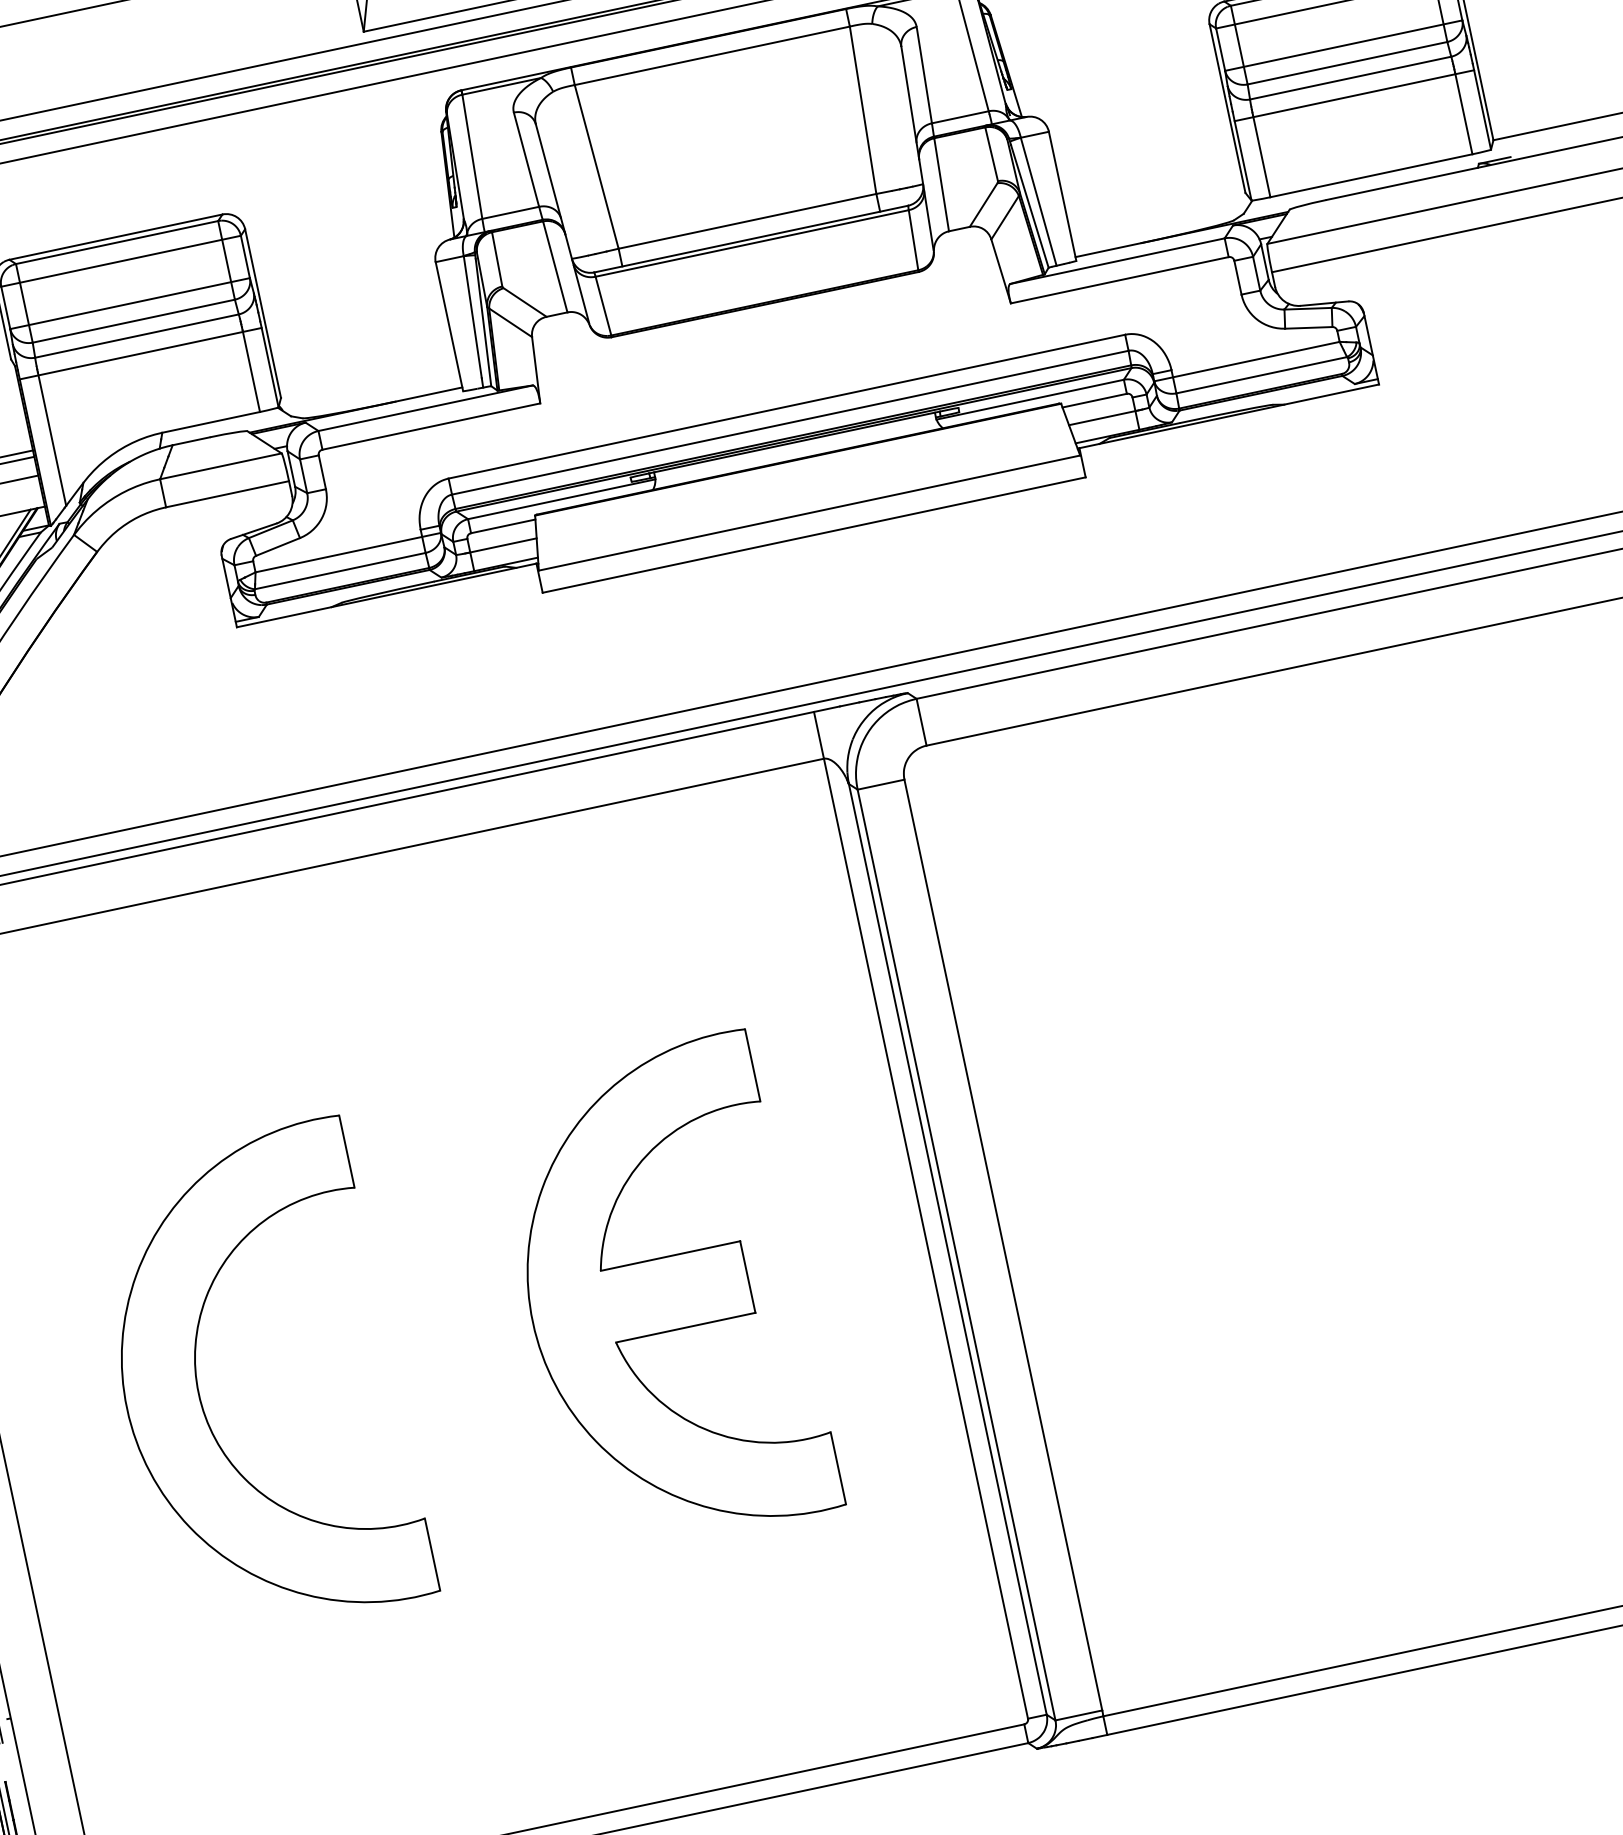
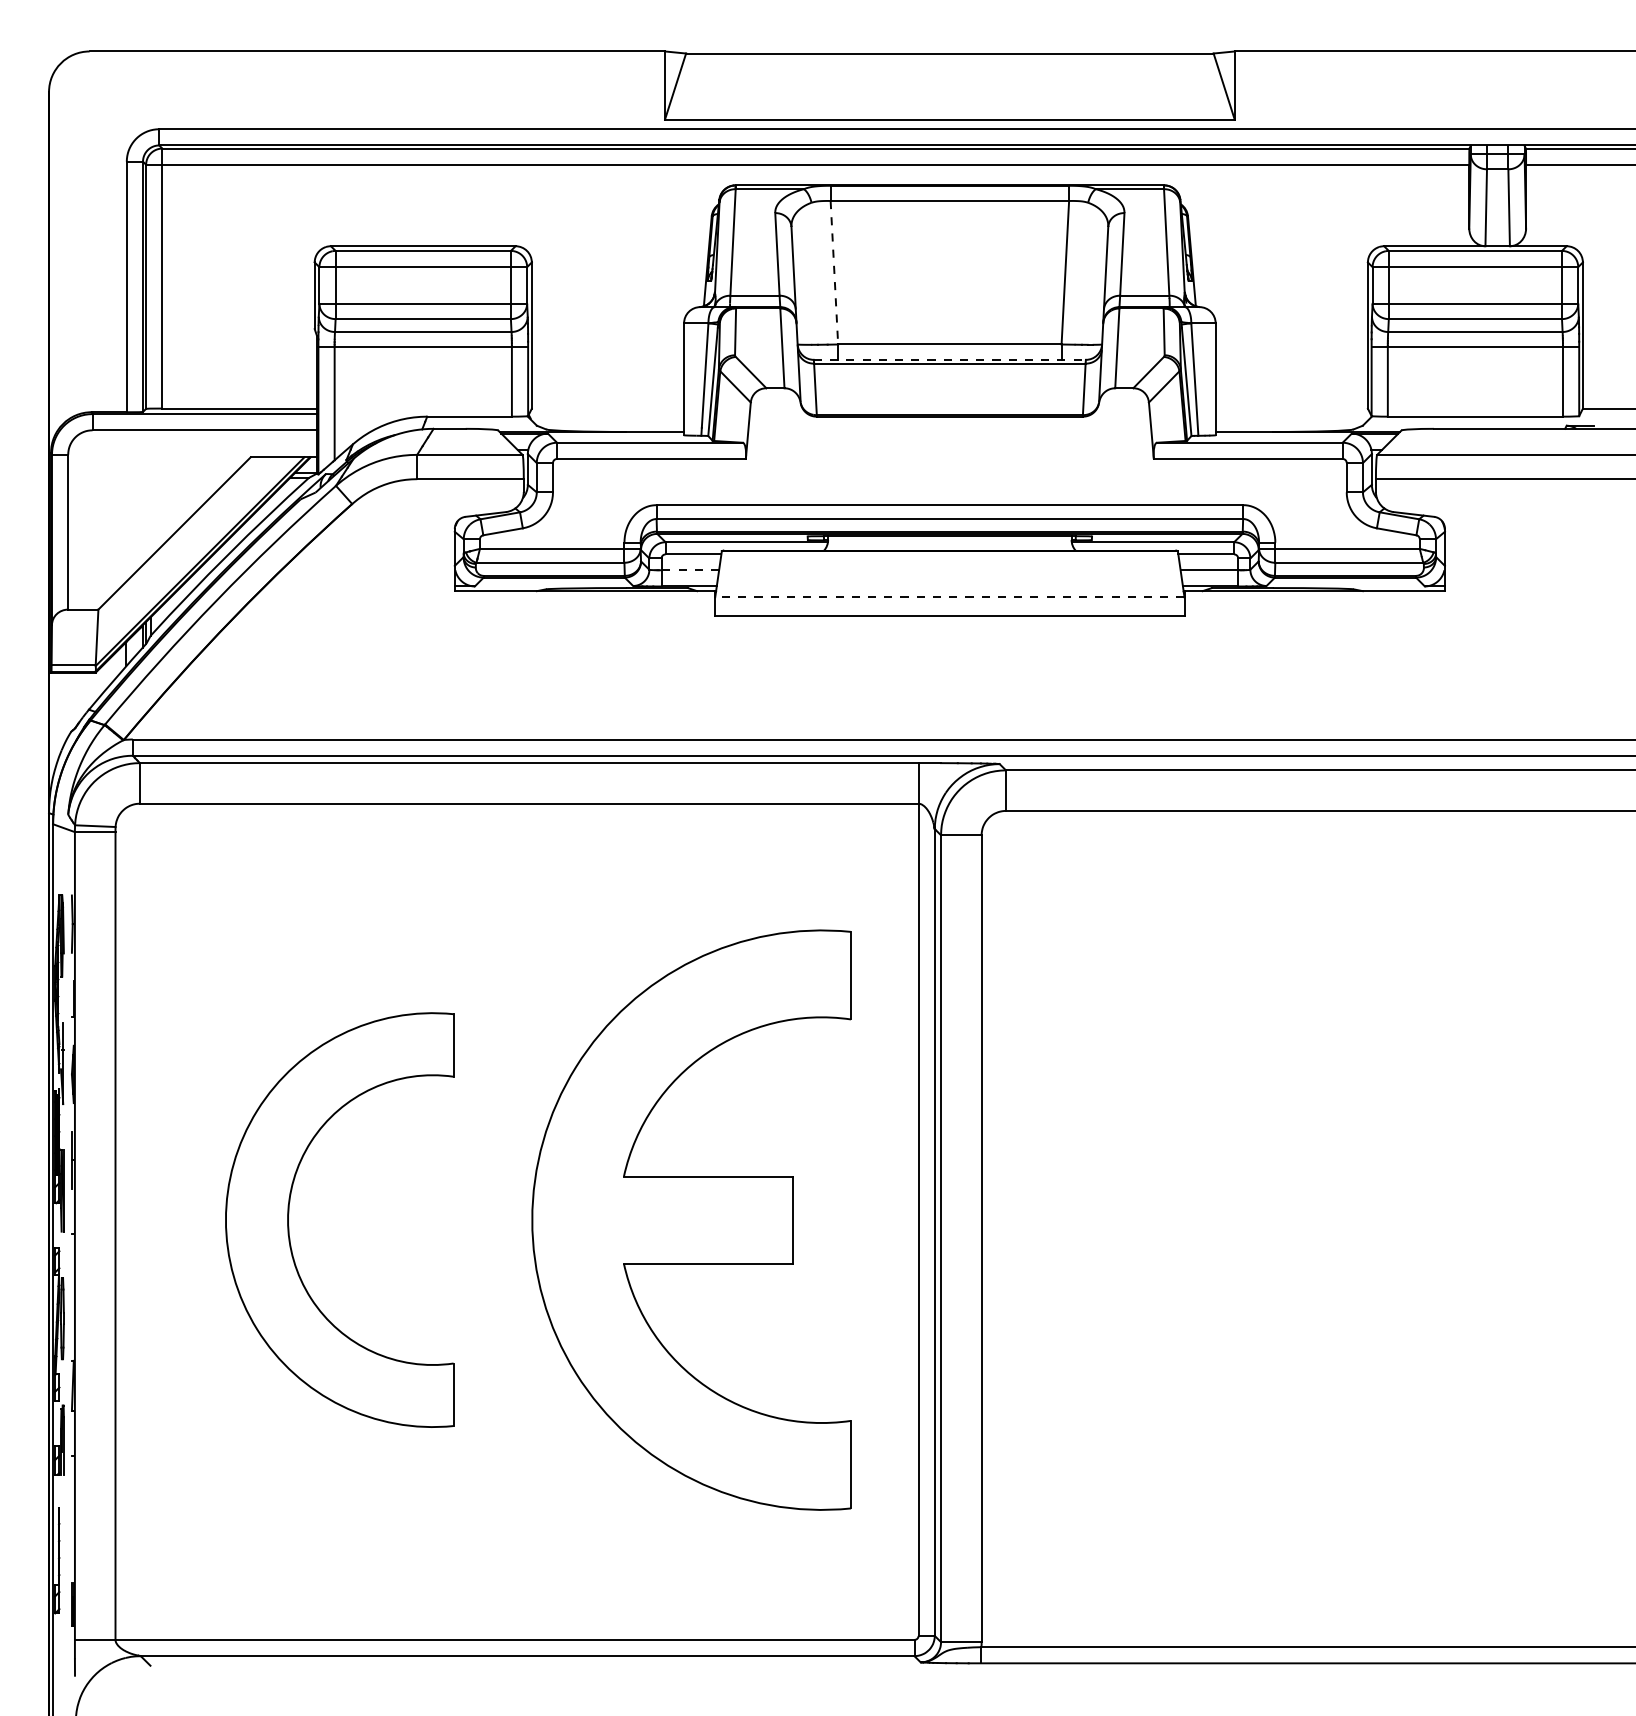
line: (596, 166) -> (834, 272), solid -> dashed
line: (751, 238) -> (950, 359), solid -> dashed
line: (809, 513) -> (949, 597), solid -> dashed
line: (502, 545) -> (689, 570), solid -> dashed
part: (663, 1294) -> (691, 1219), size x1.4

